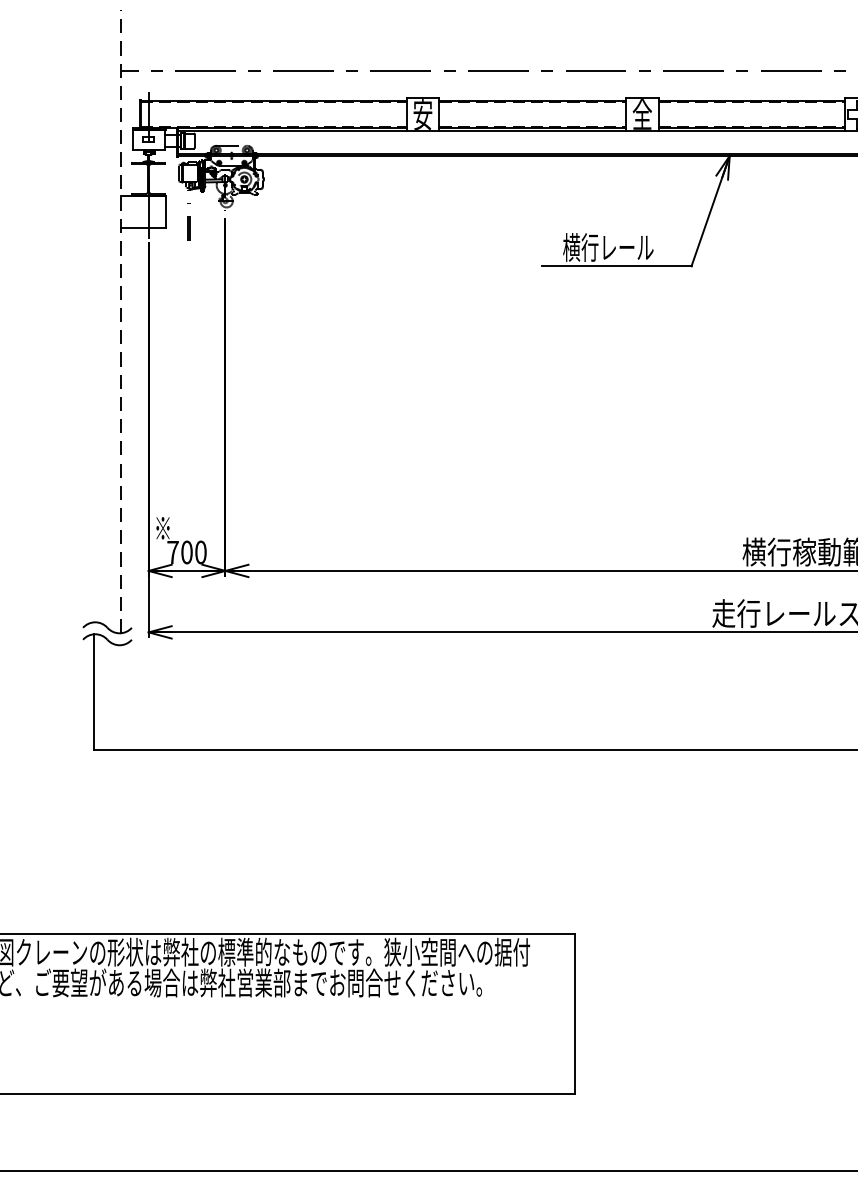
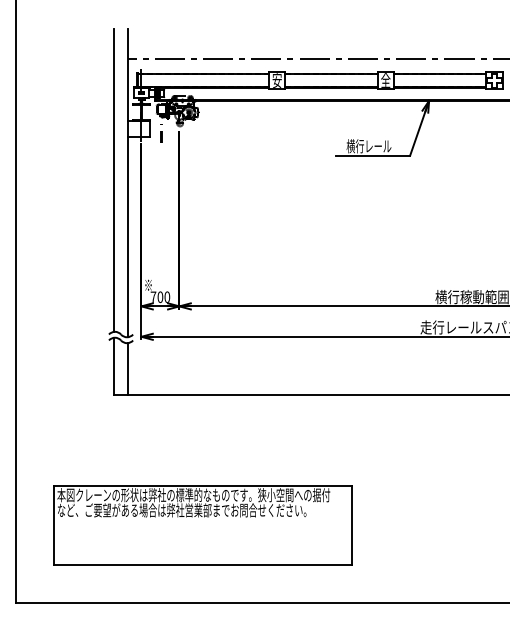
line: (94, 314) -> (114, 179), added
line: (120, 320) -> (127, 182), dashed -> solid
line: (120, 696) -> (127, 368), added

